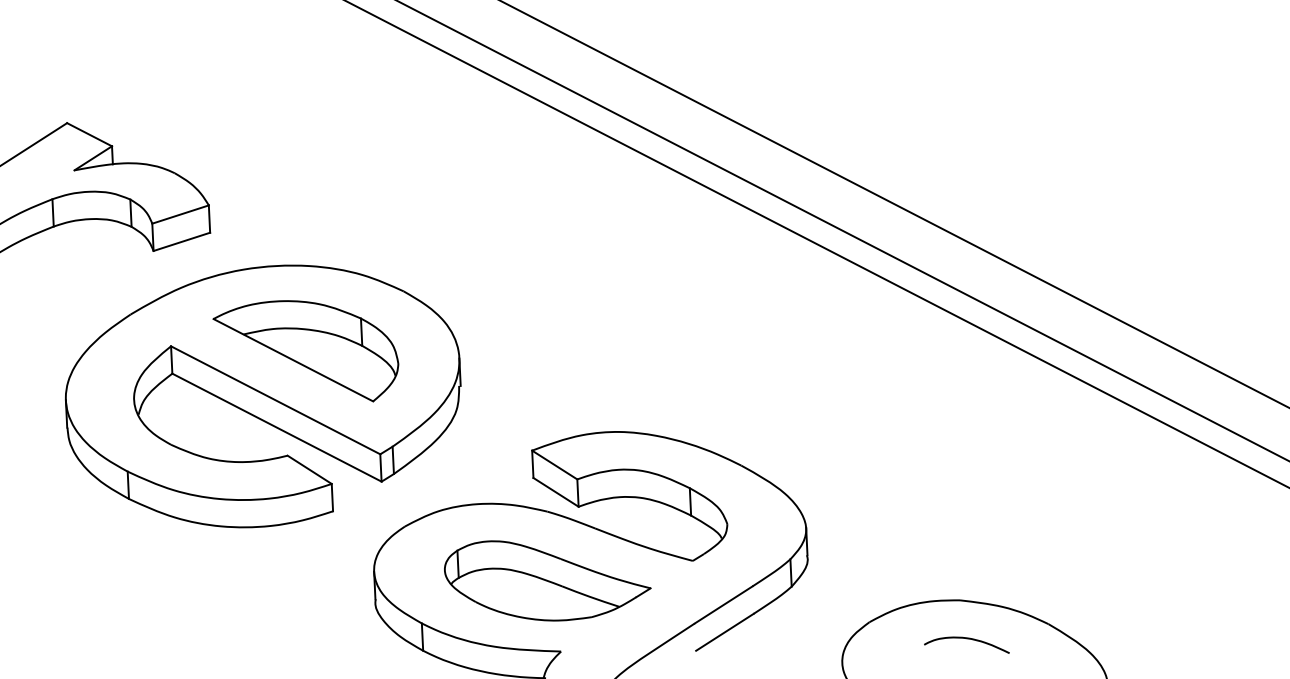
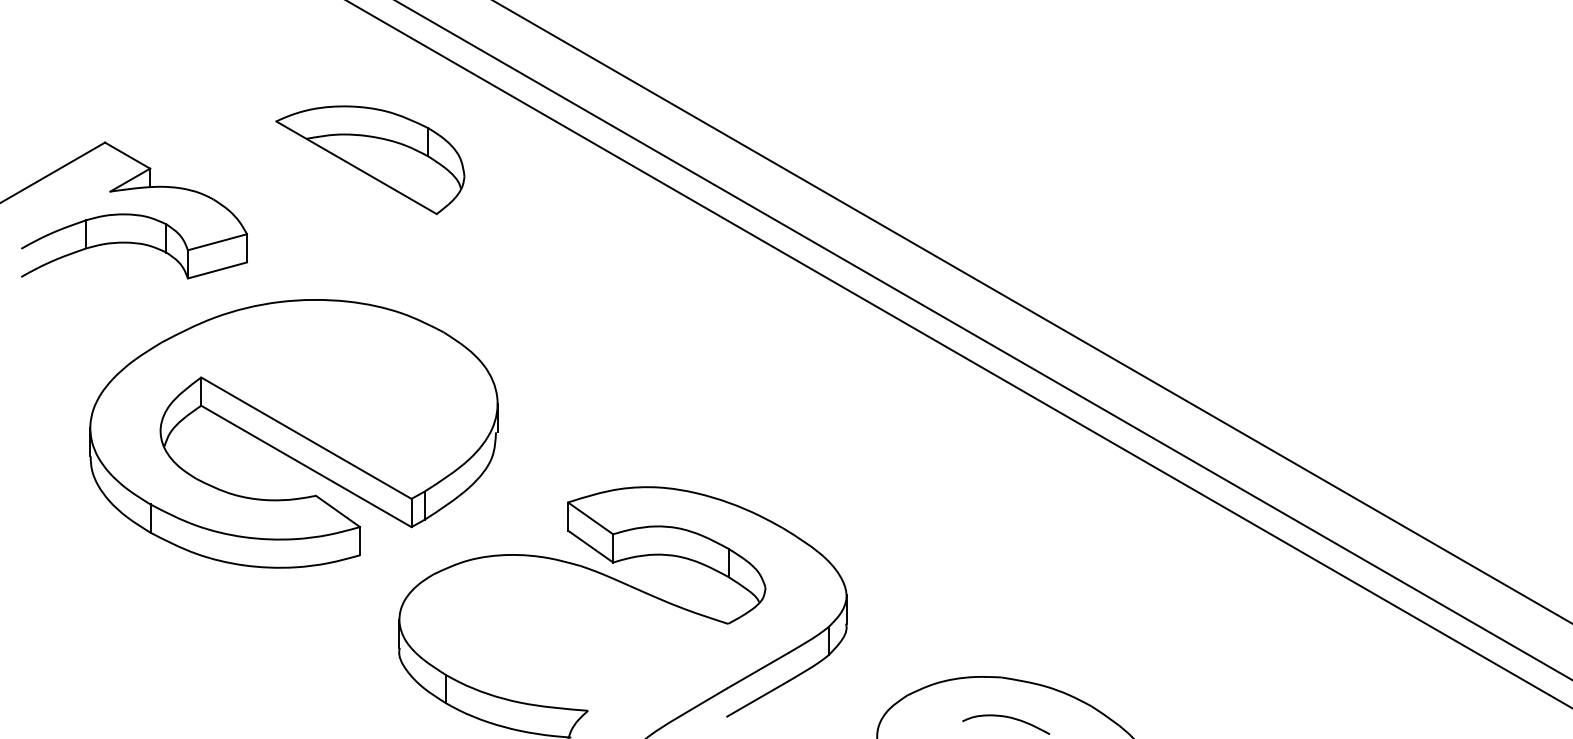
part: (306, 351) -> (370, 159), moved
part: (547, 580) -> (577, 636), removed

